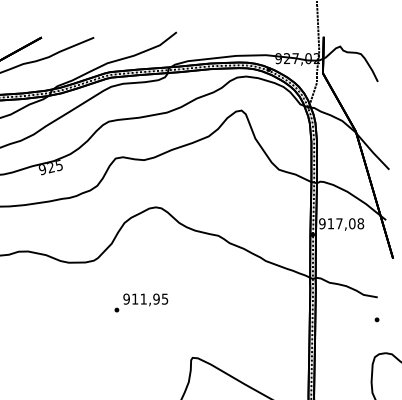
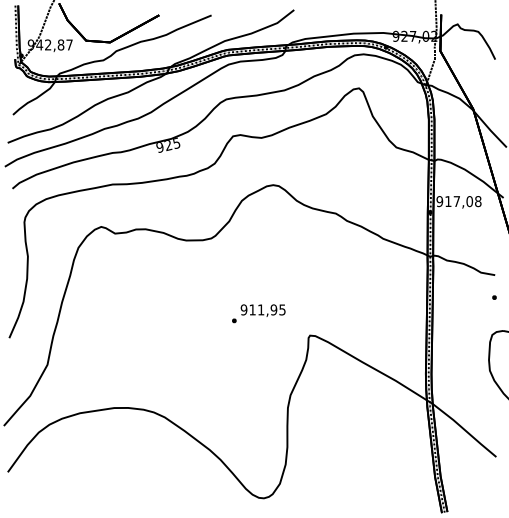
text: (141, 302) -> (258, 313), moved

